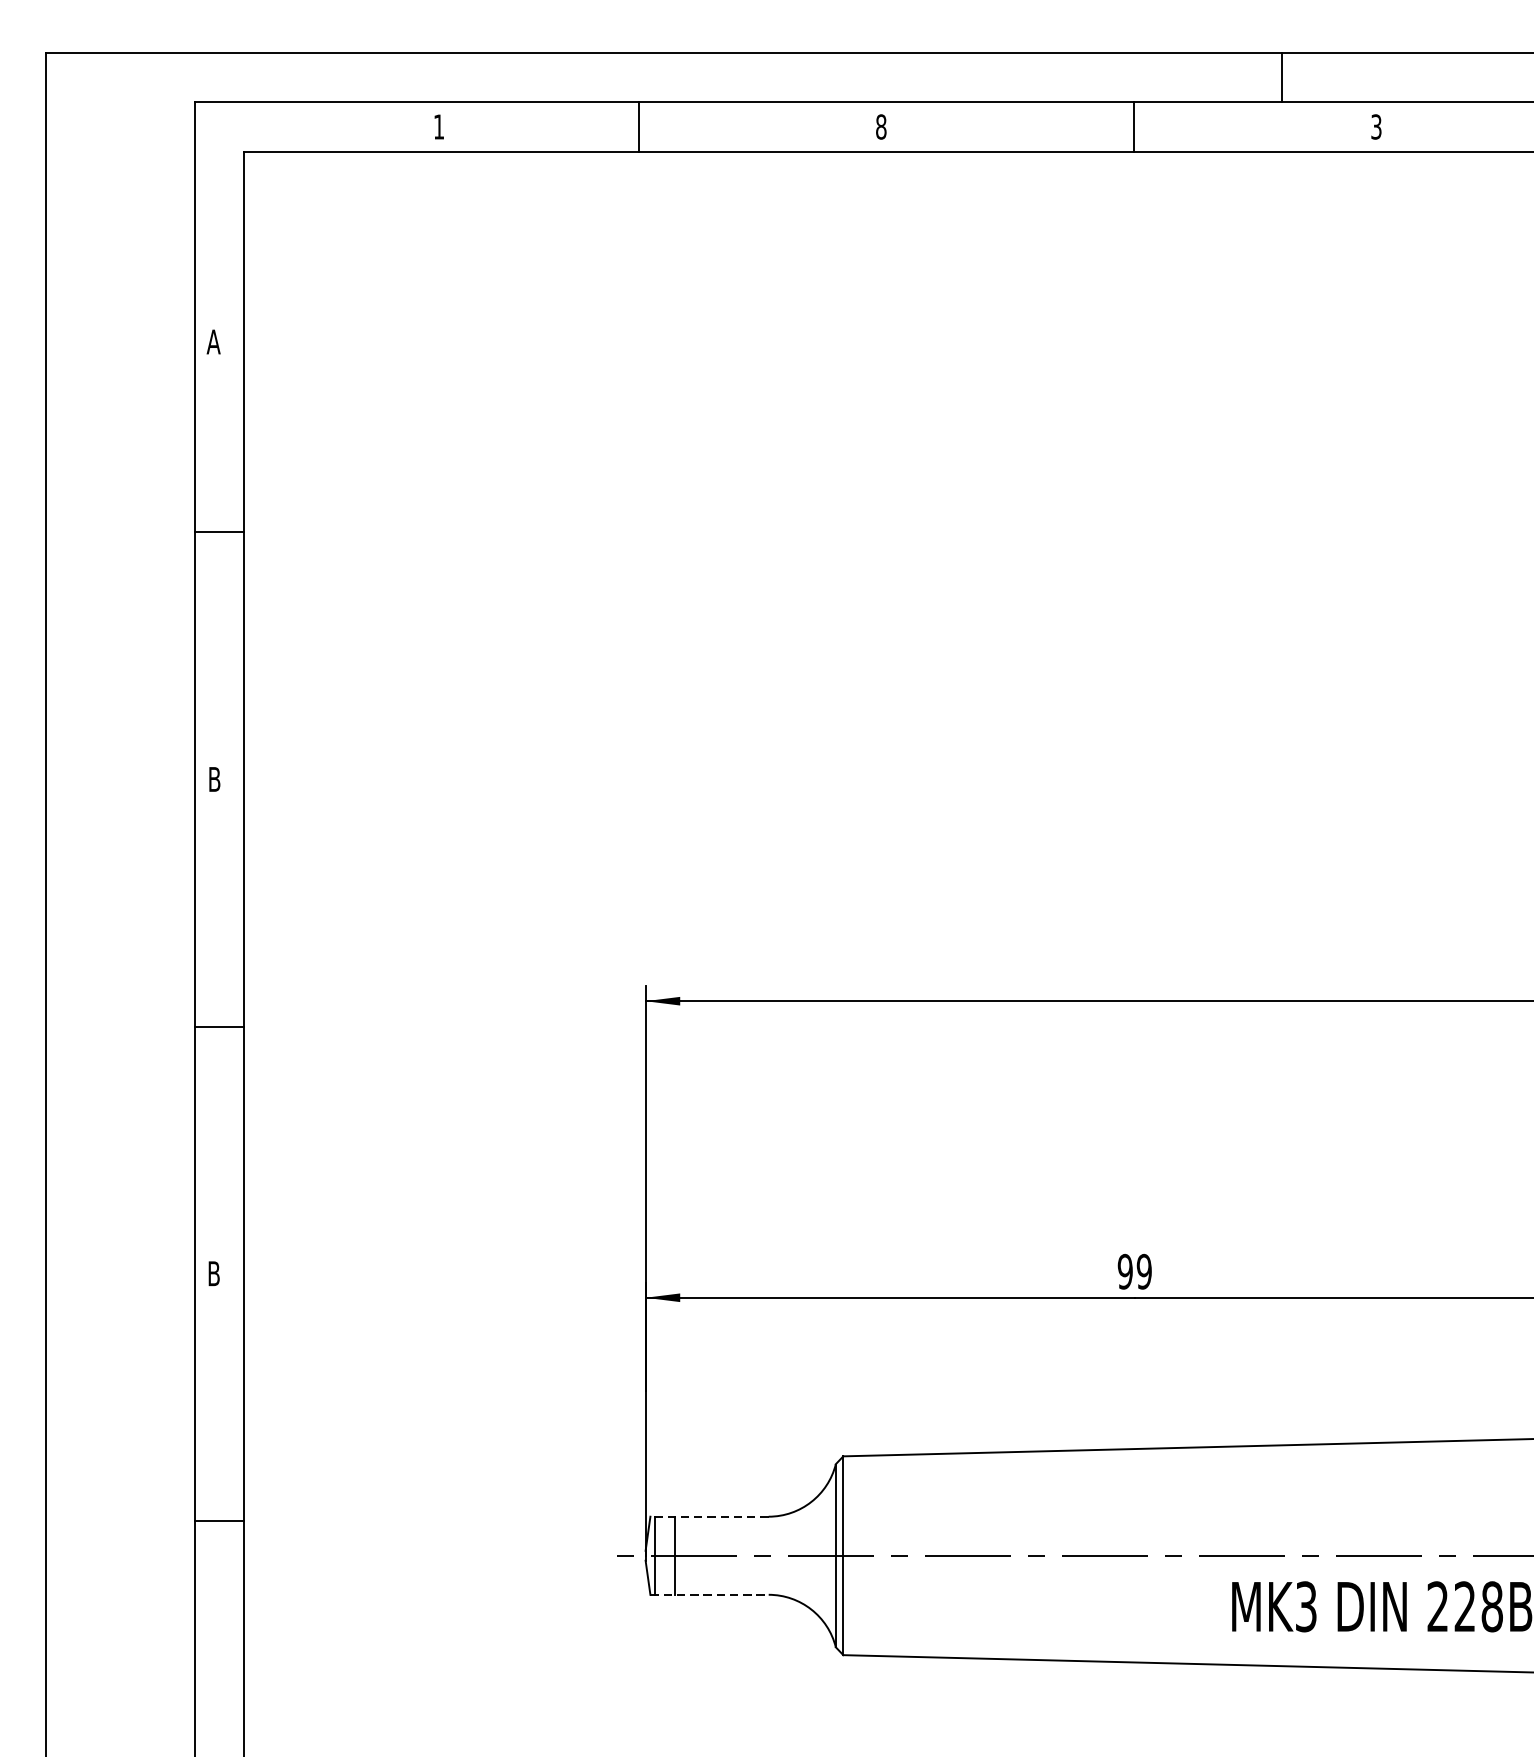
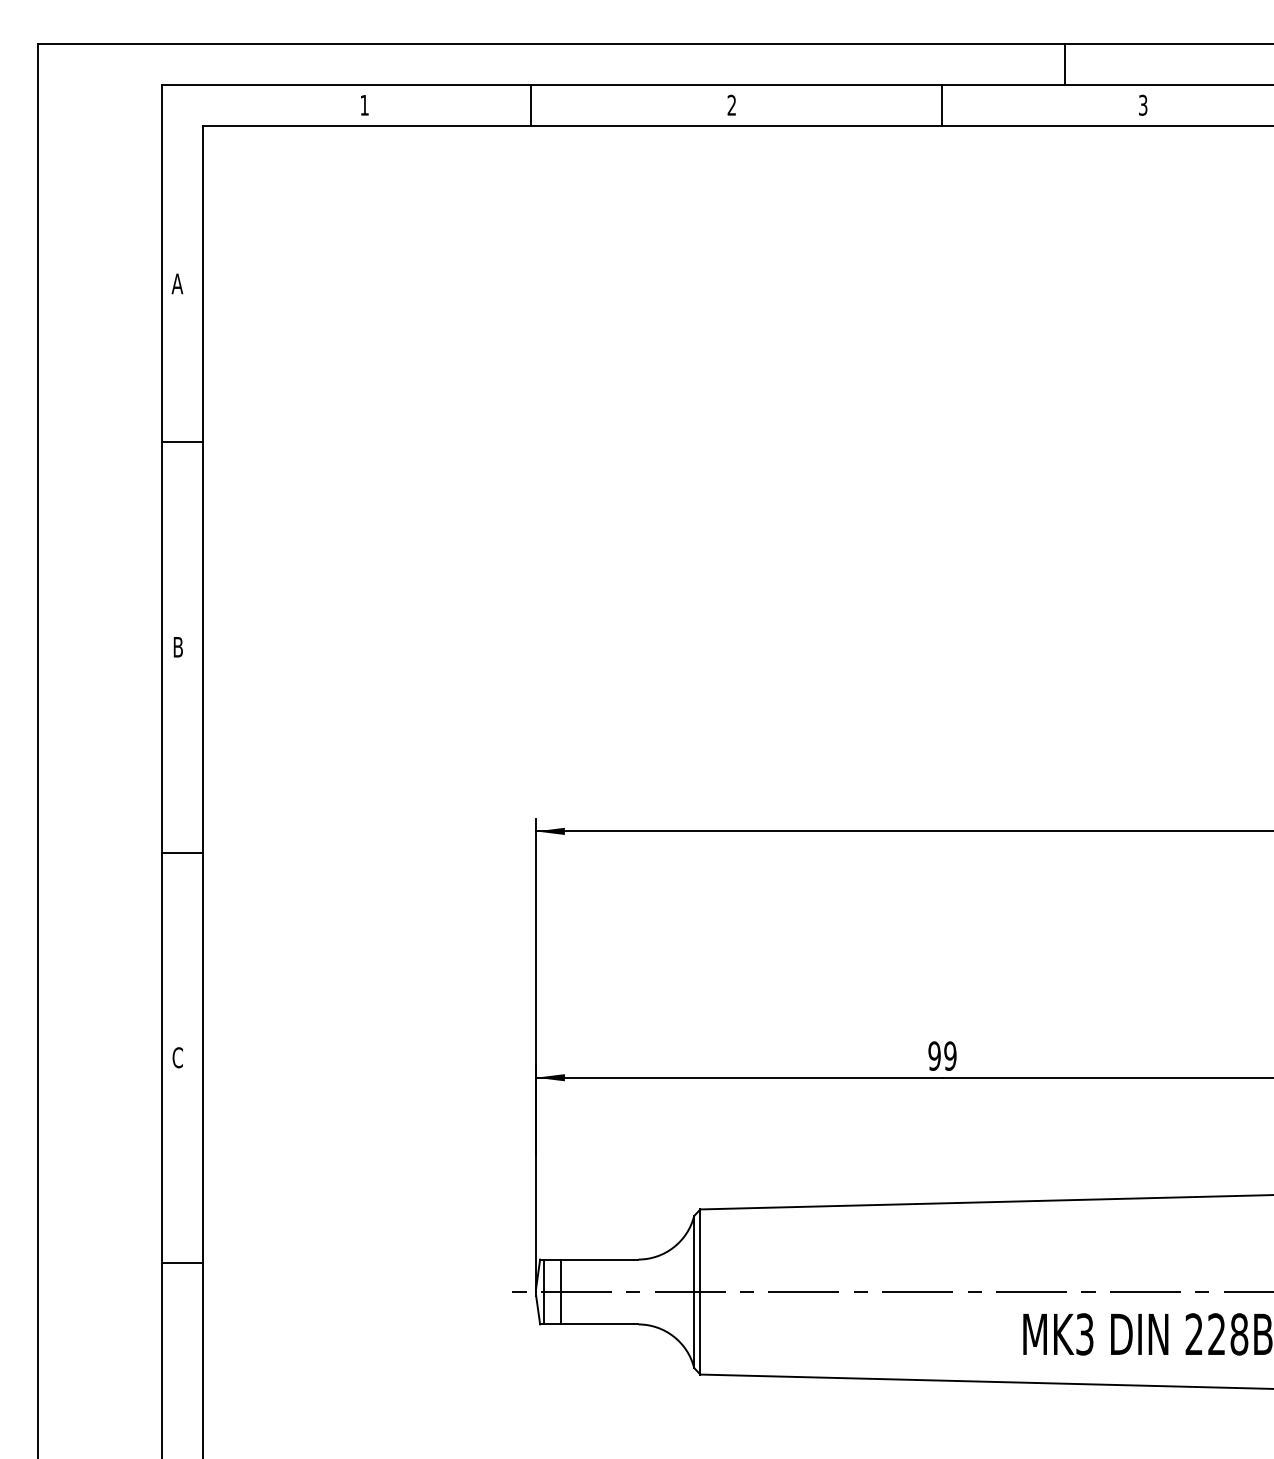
text: (880, 126) -> (731, 104), 8 -> 2
text: (213, 1273) -> (177, 1057), B -> C
line: (708, 1516) -> (588, 1259), dashed -> solid
line: (709, 1594) -> (589, 1324), dashed -> solid

